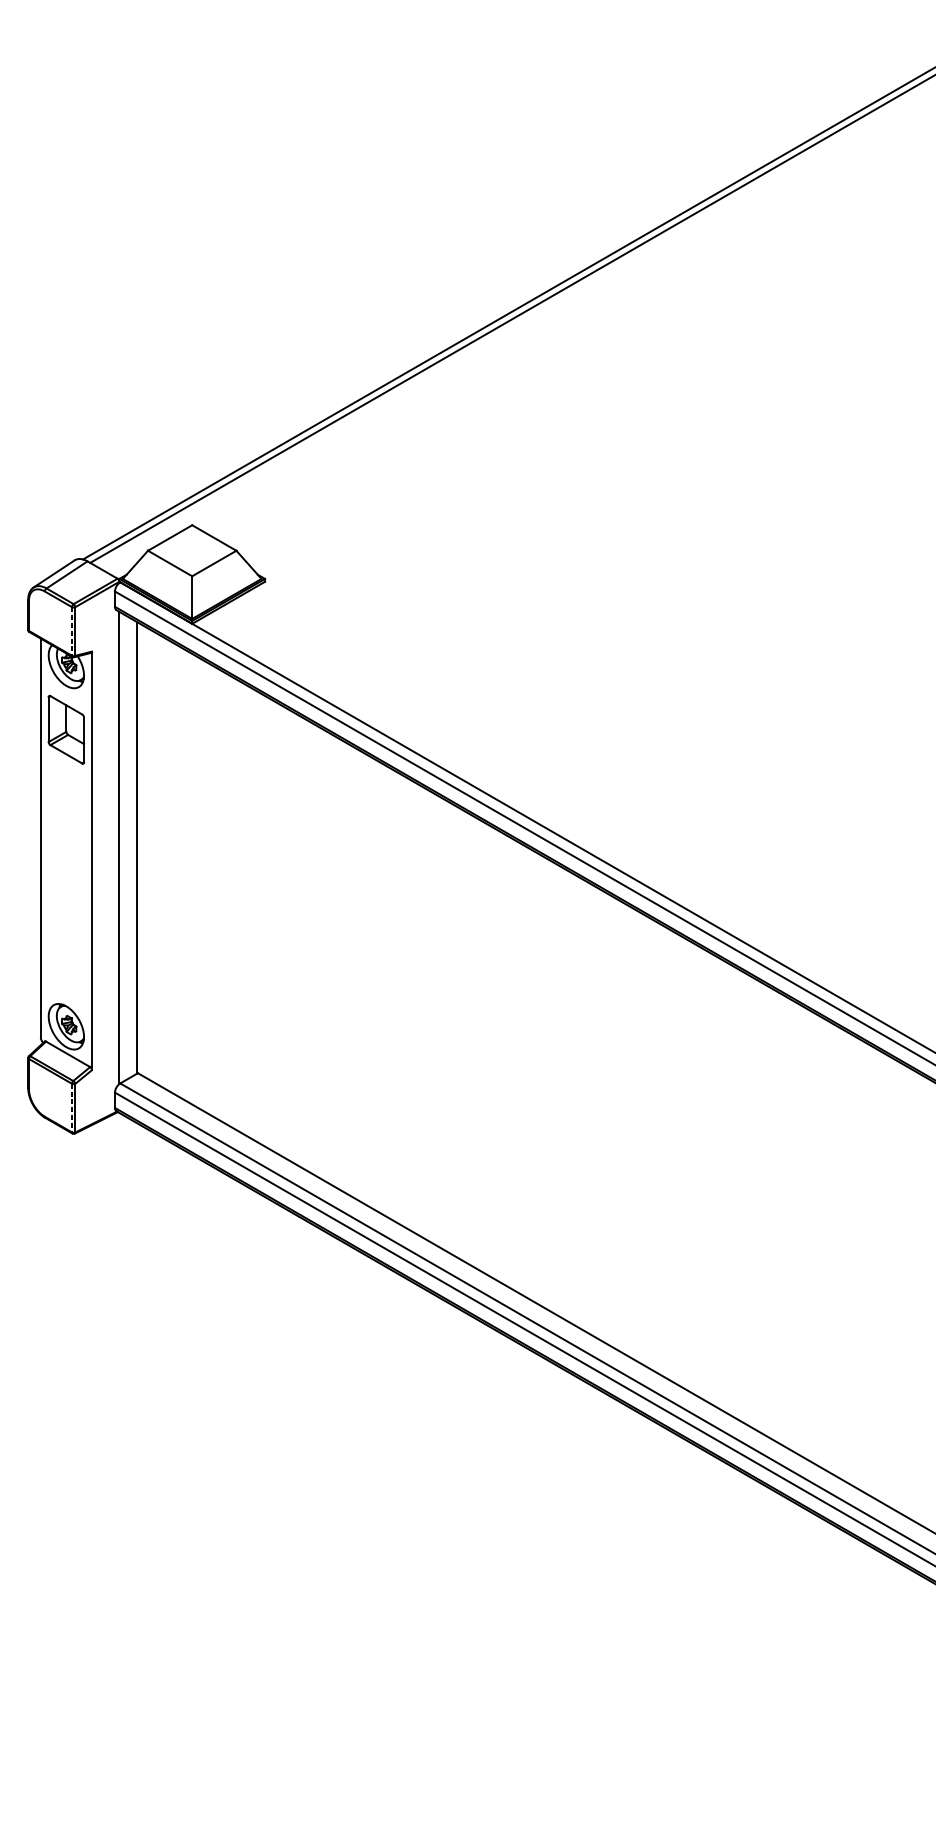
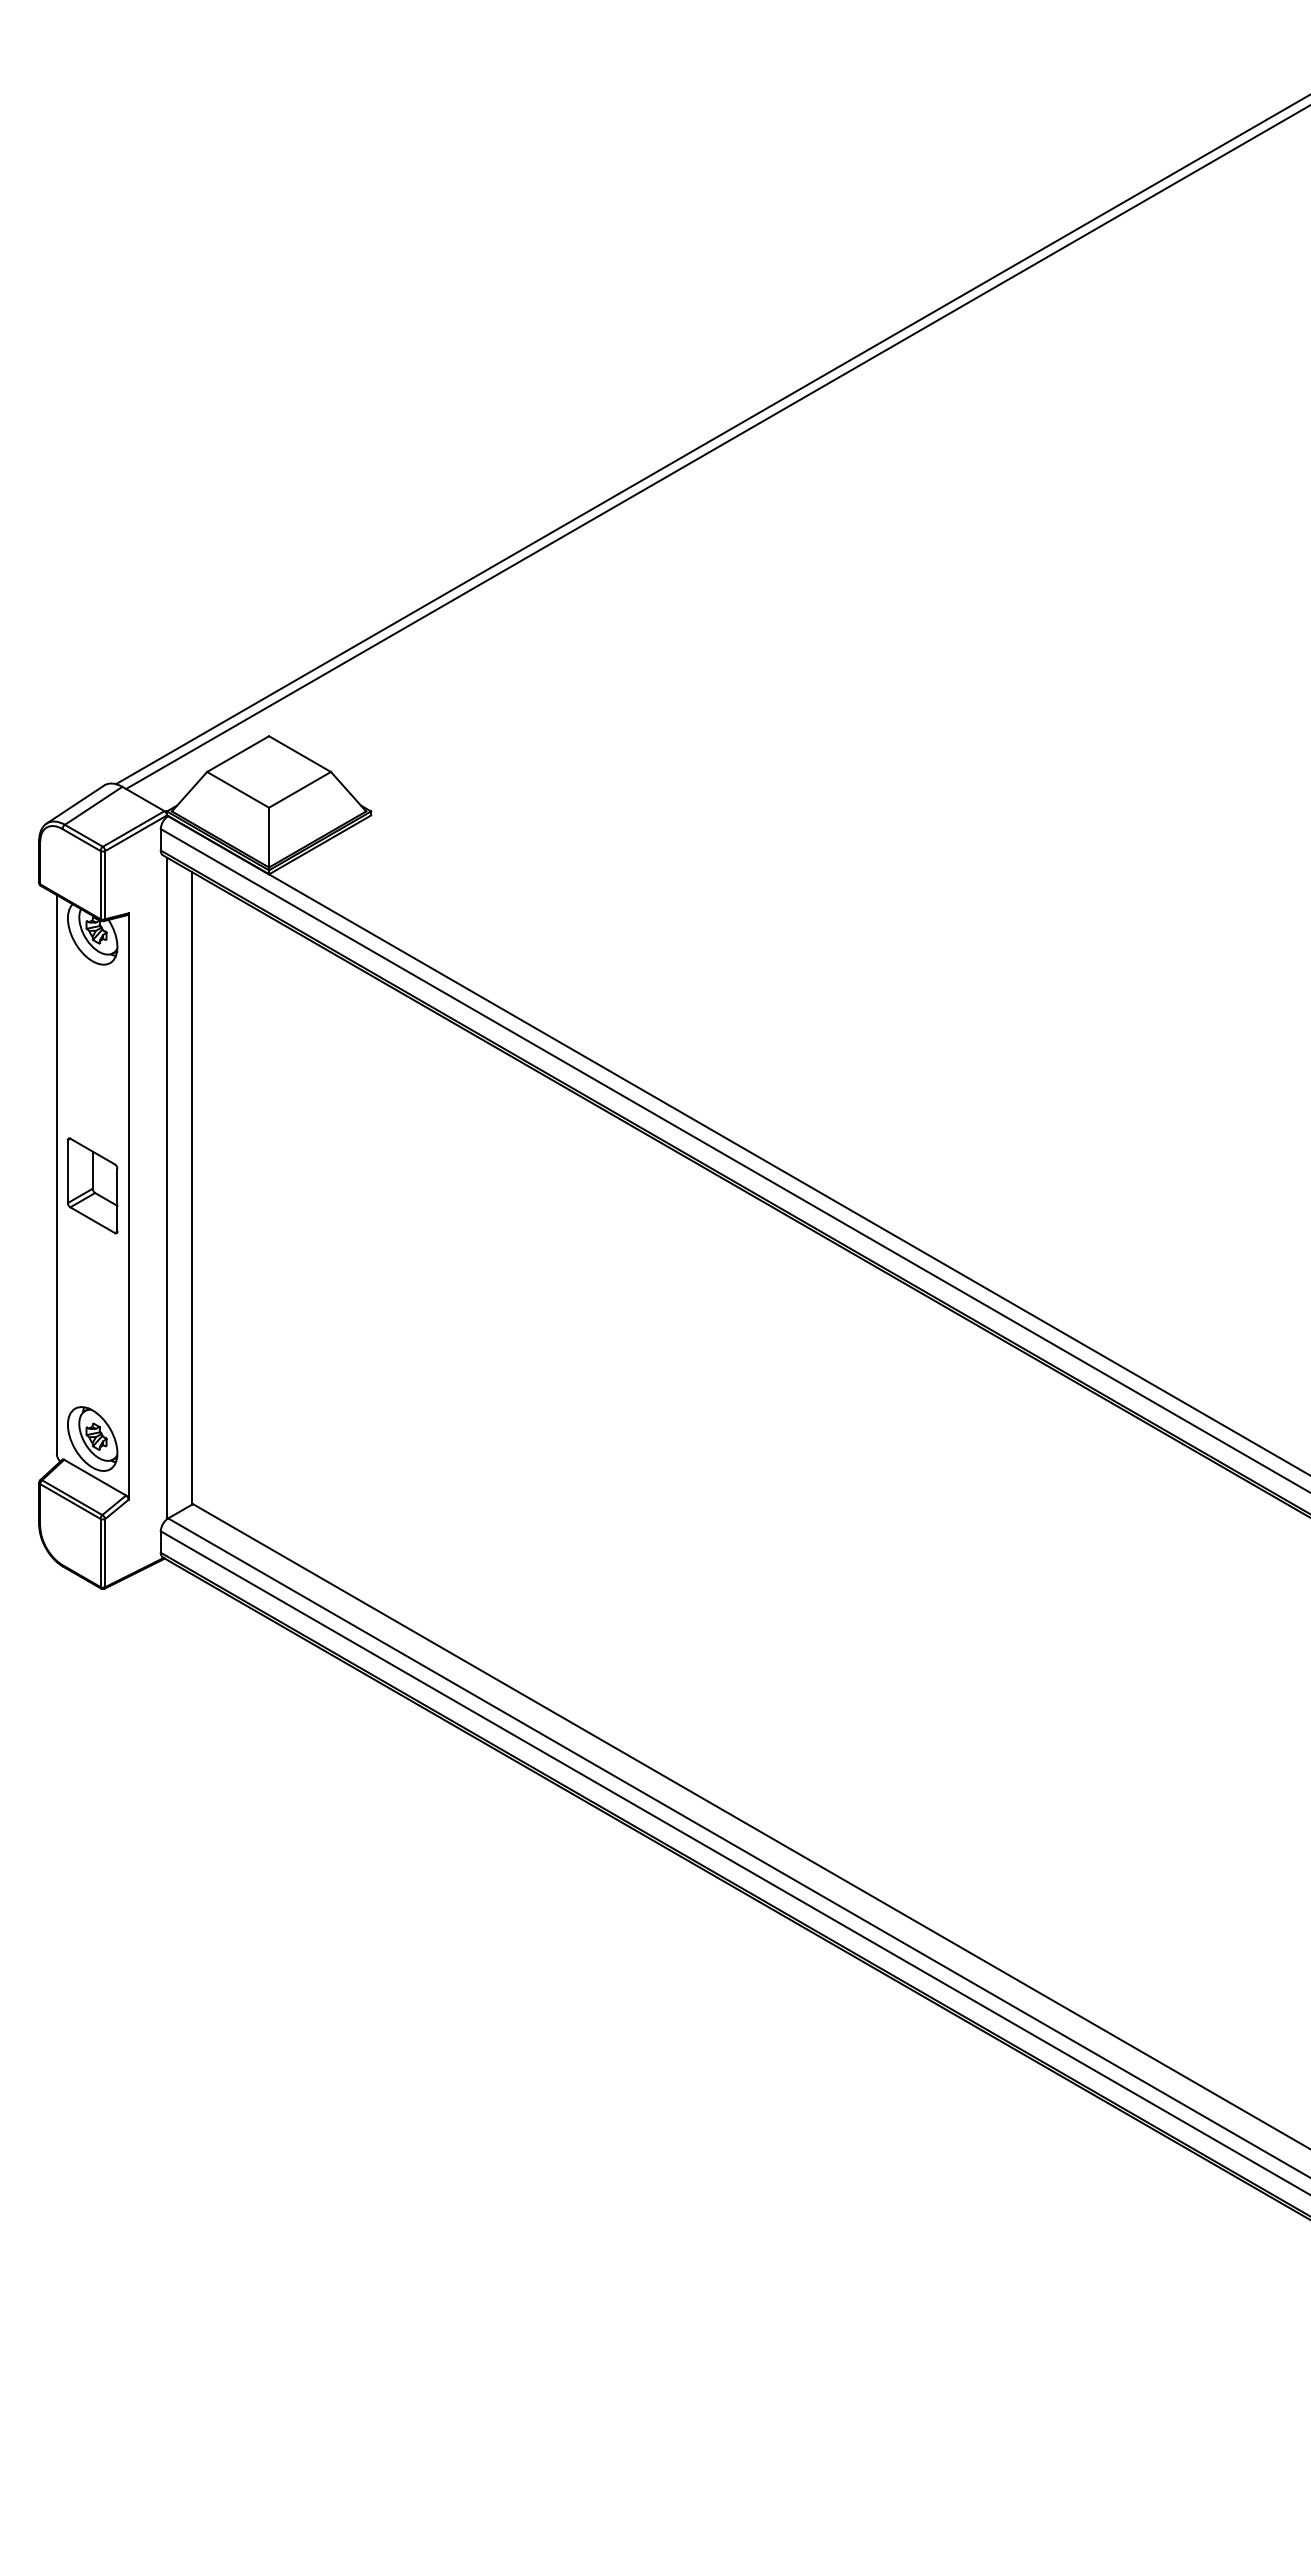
line: (71, 631) -> (100, 885), dashed -> solid
part: (66, 729) -> (92, 1185), moved
line: (71, 1108) -> (100, 1553), dashed -> solid

